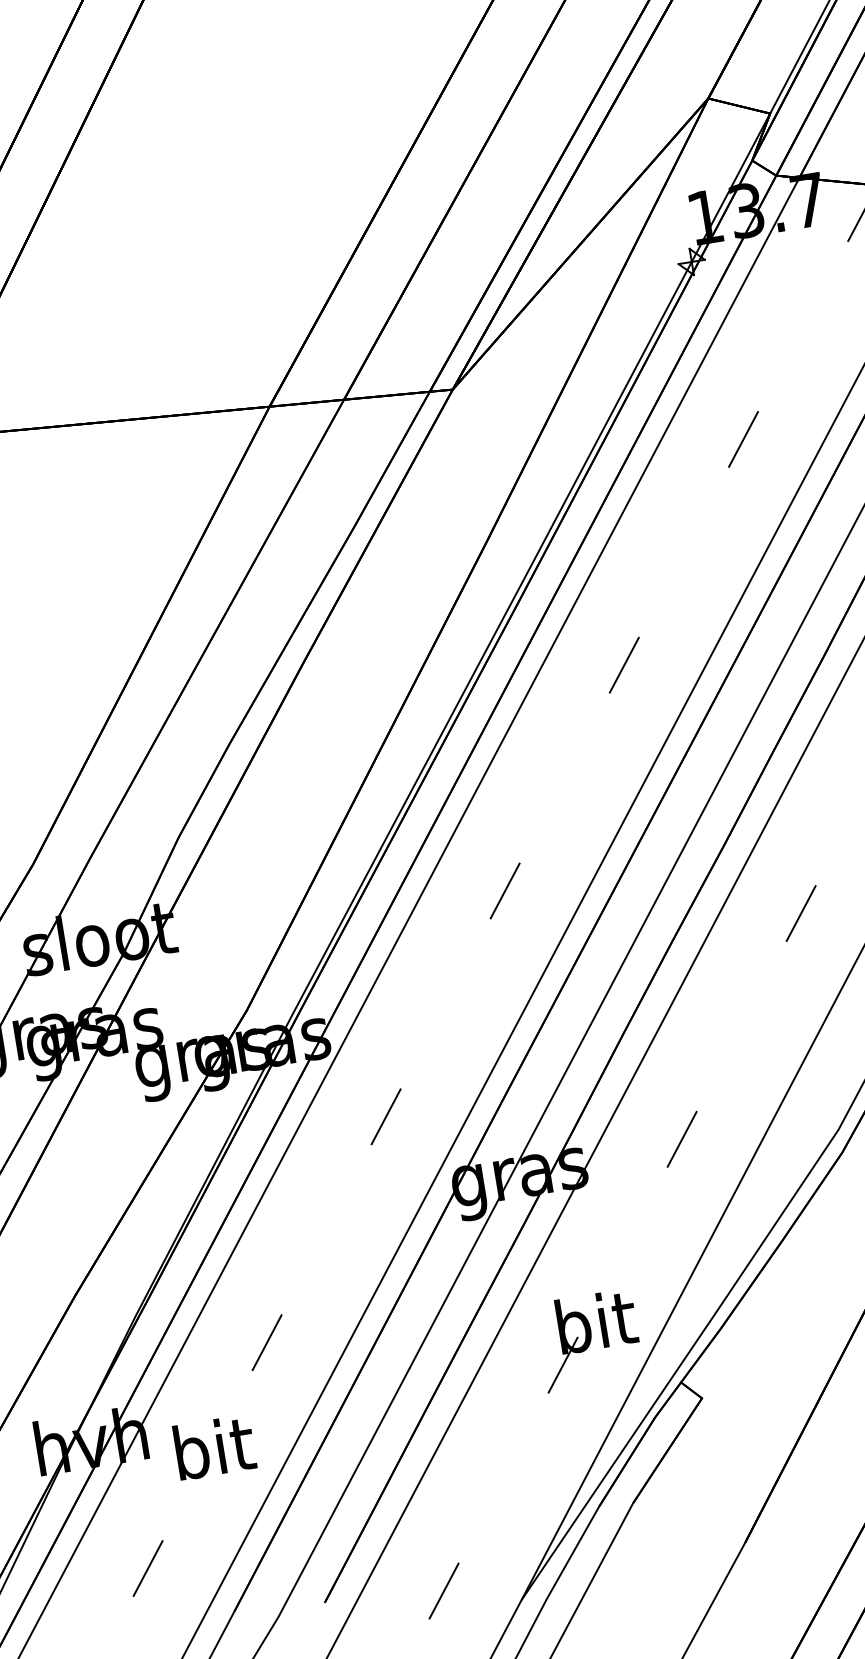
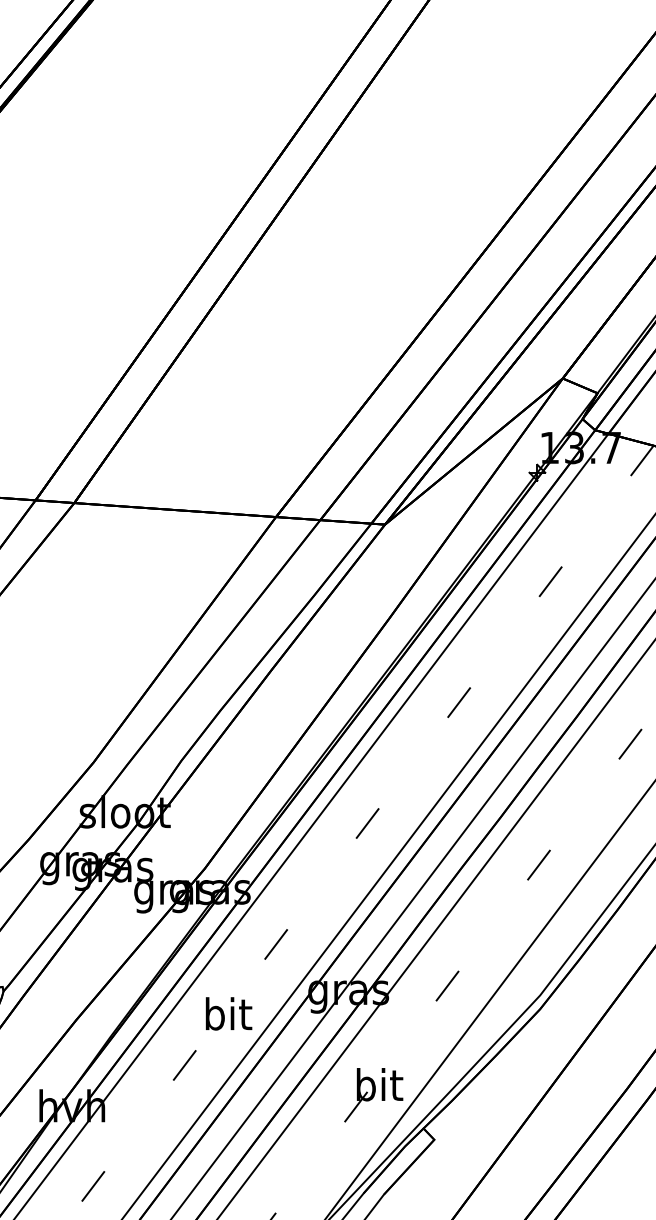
text: (213, 1447) -> (228, 1013), moved

